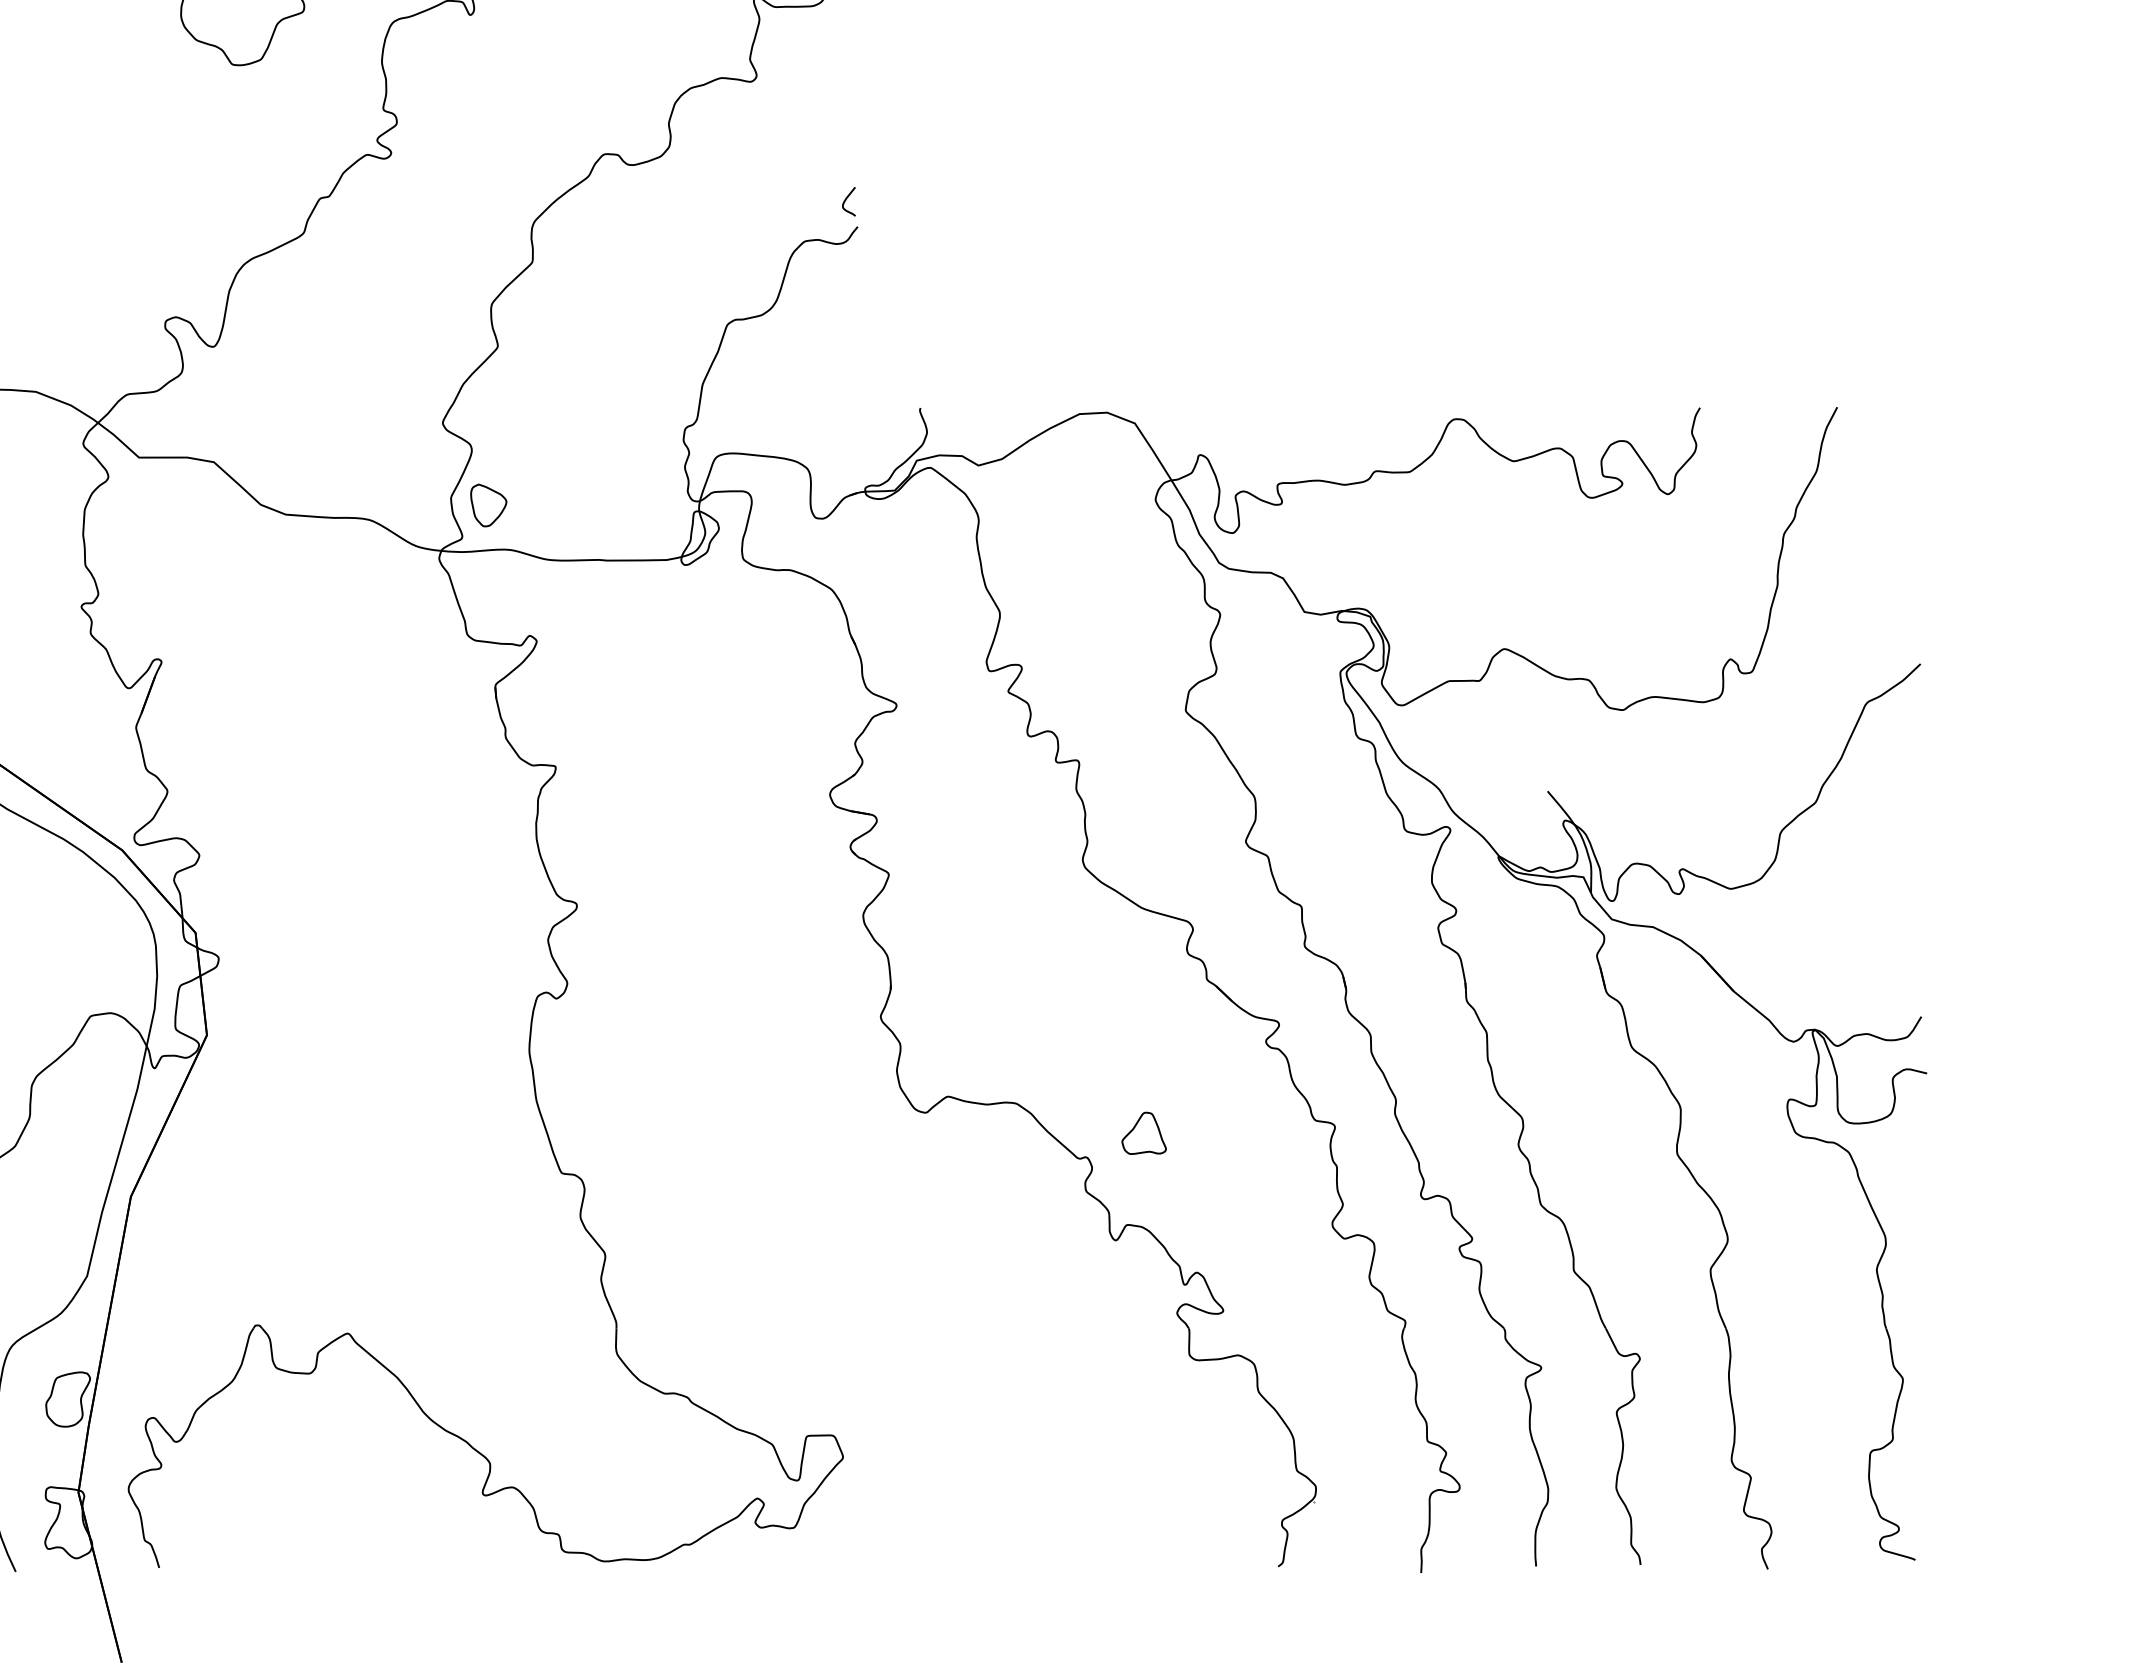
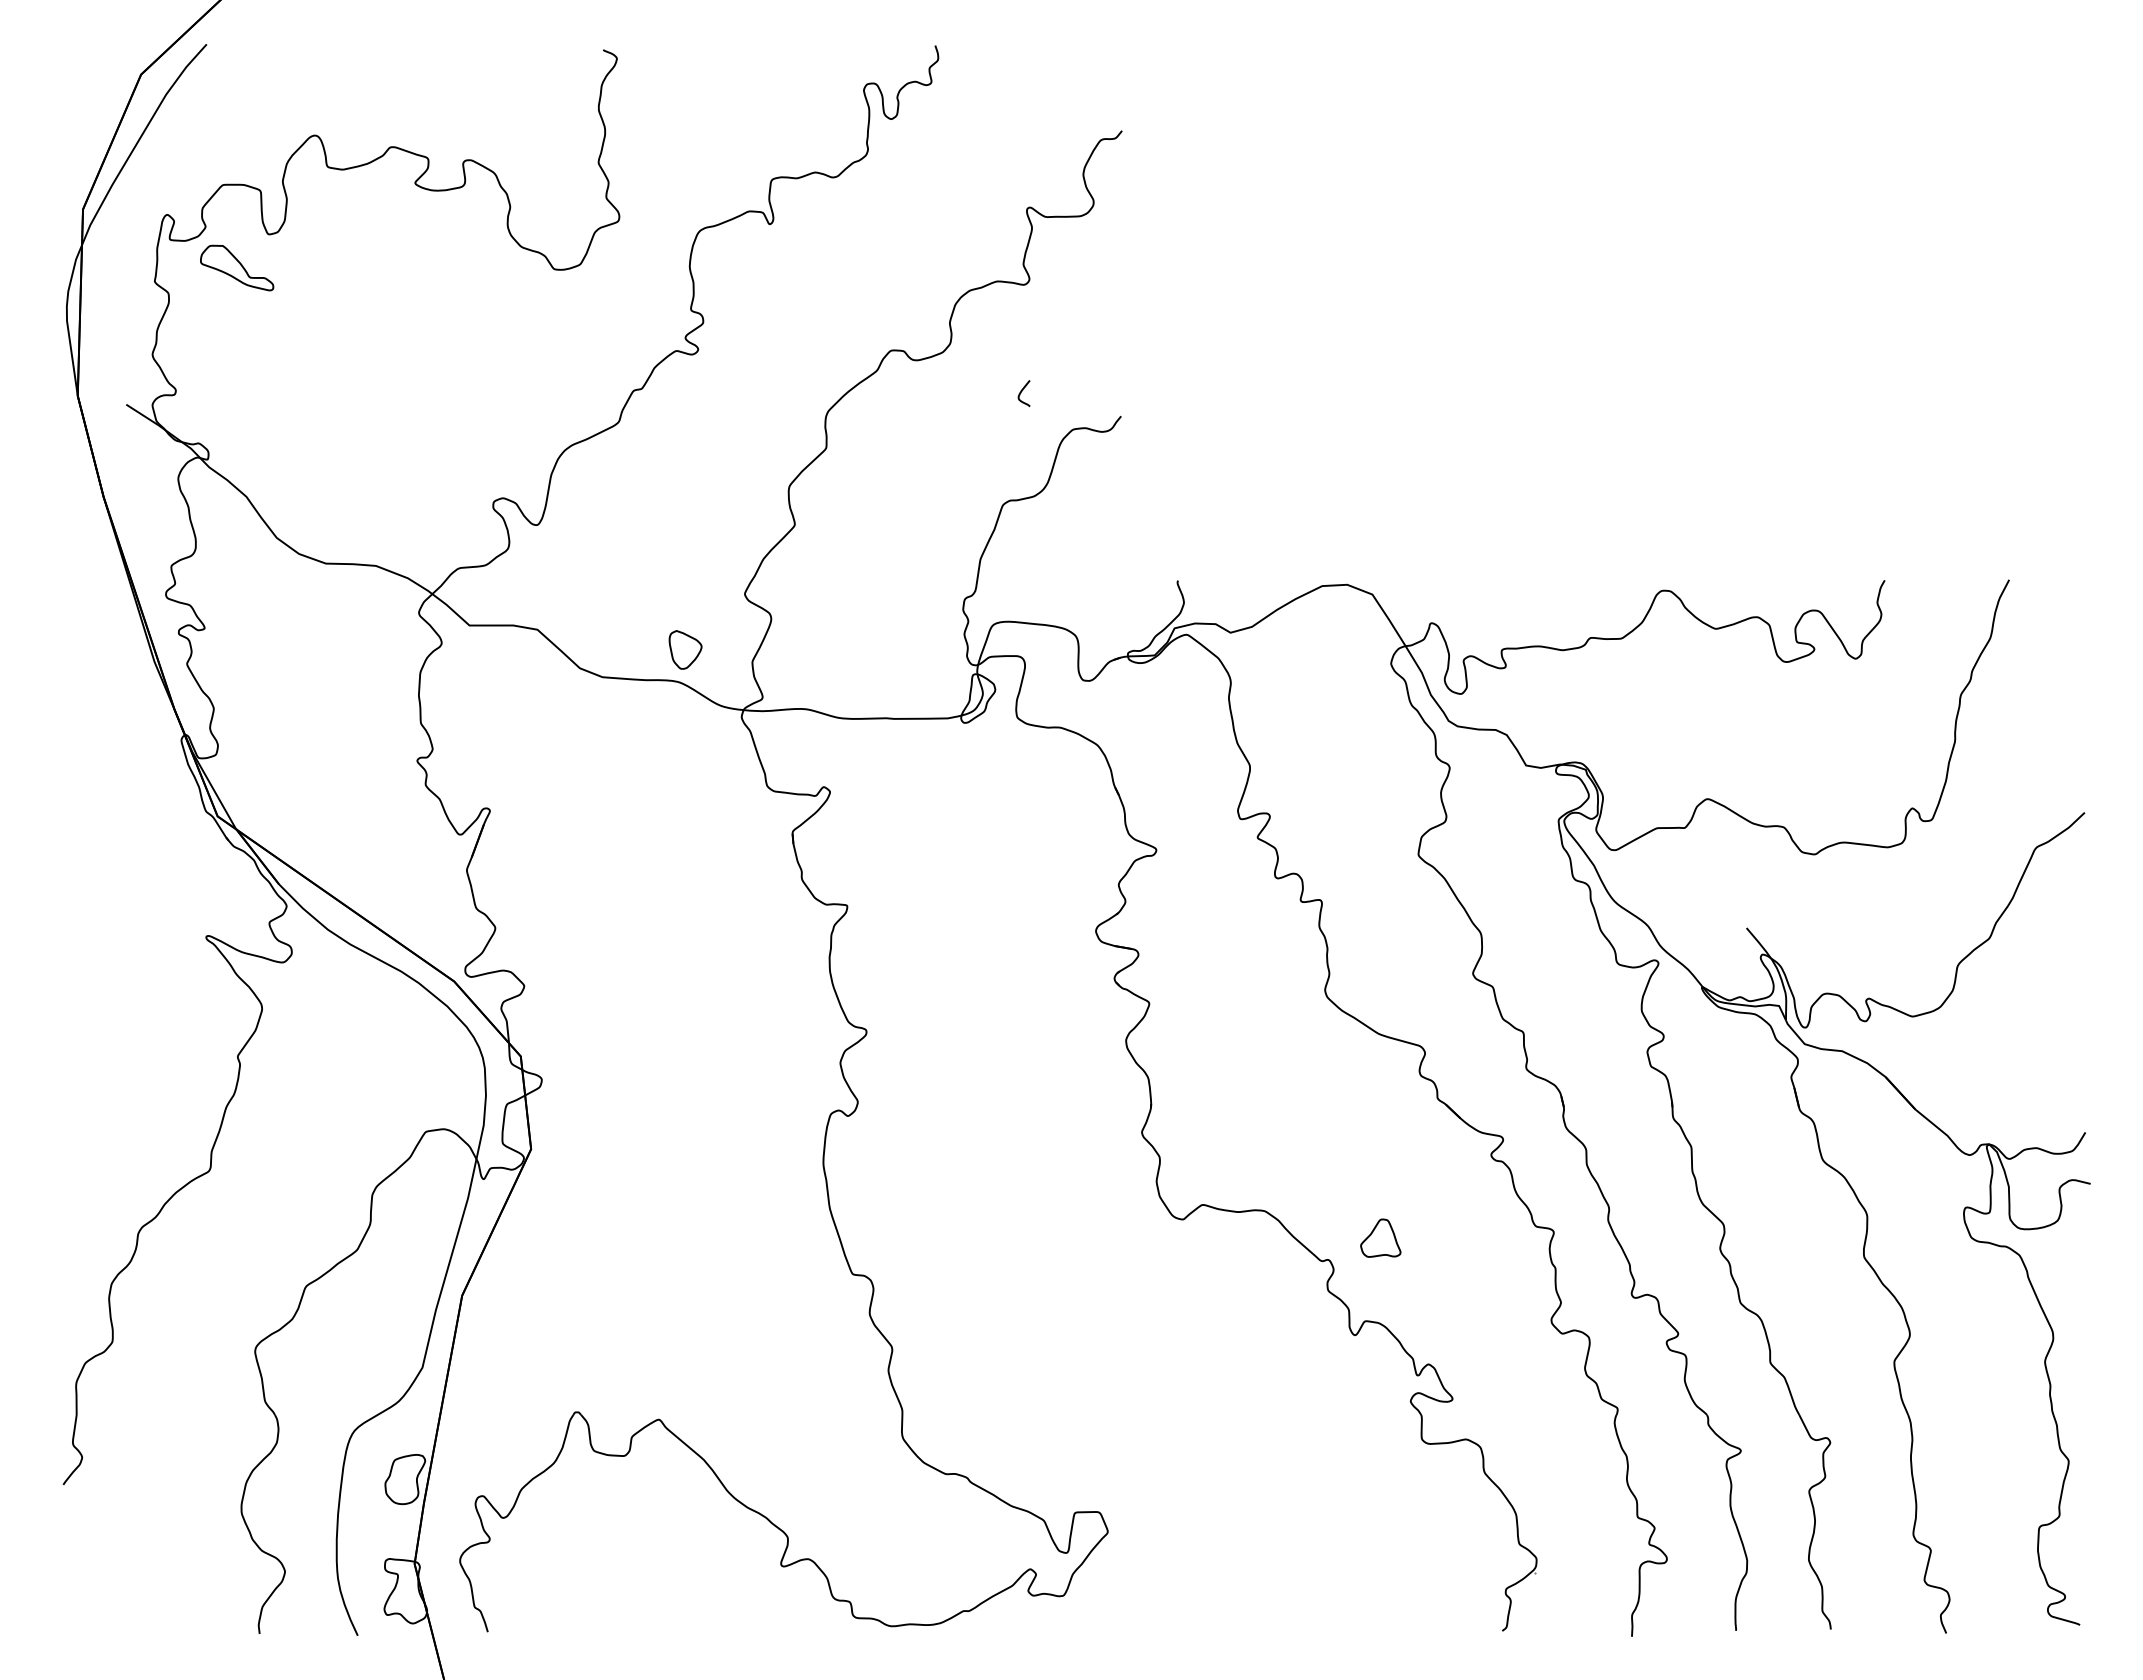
curve: (846, 201) -> (1021, 393), moved
part: (488, 505) -> (685, 649), moved

